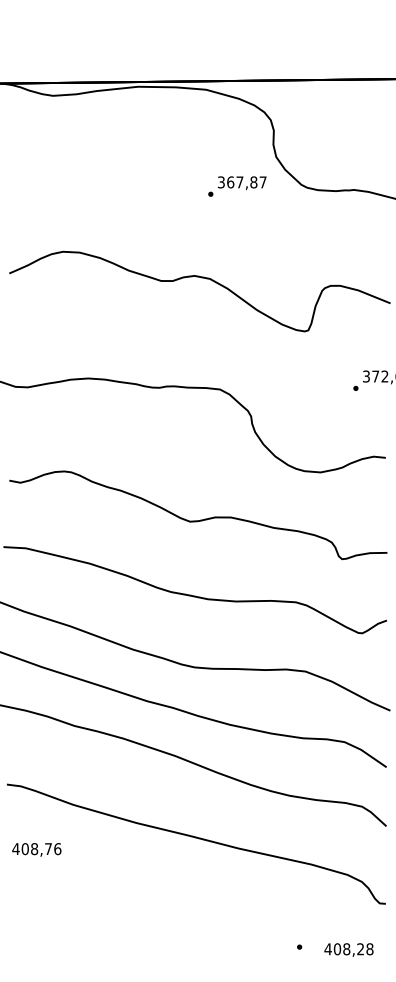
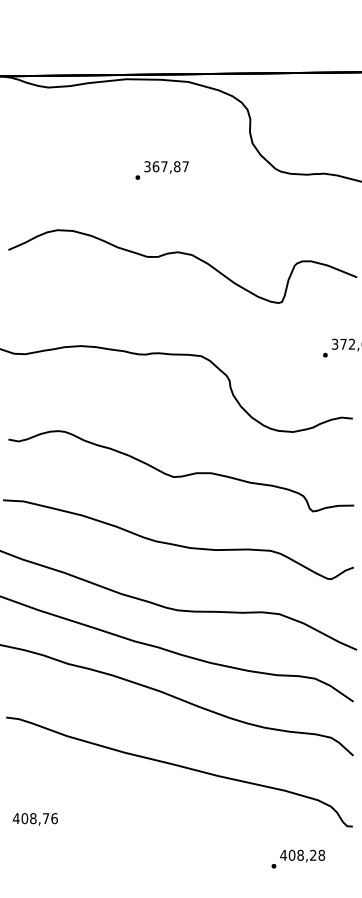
text: (237, 186) -> (162, 170), moved
text: (36, 849) -> (35, 818), moved
text: (348, 949) -> (302, 855), moved

